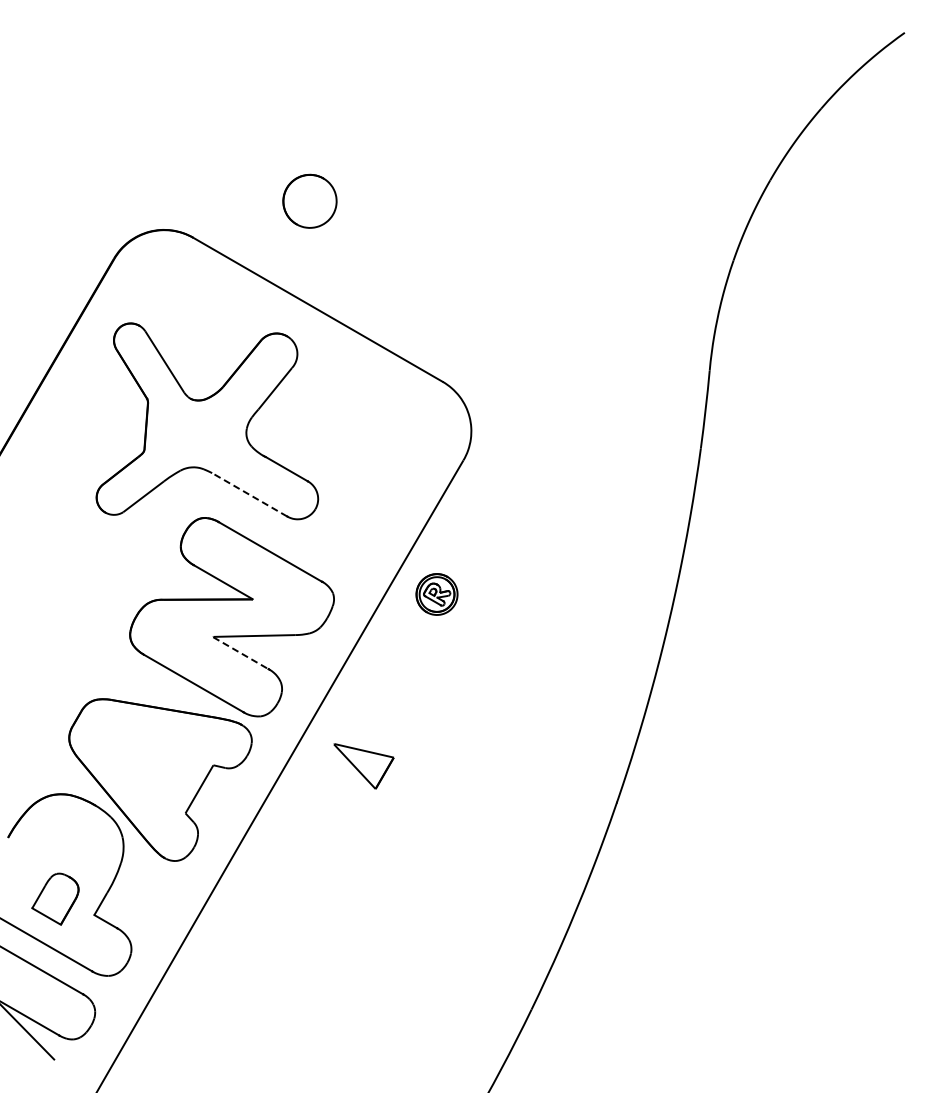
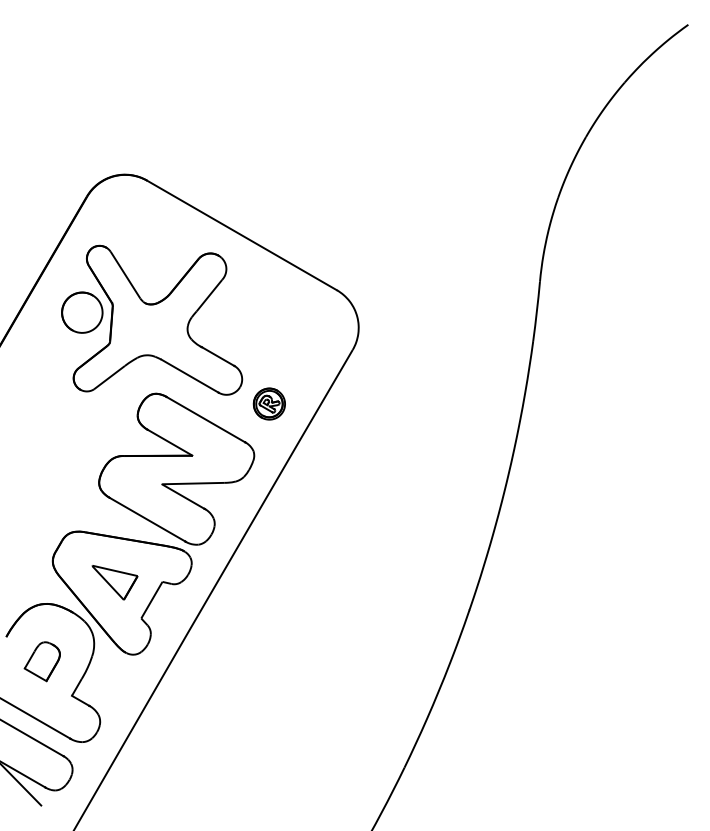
part: (309, 200) -> (81, 312), moved
line: (249, 494) -> (189, 375), dashed -> solid
part: (436, 594) -> (269, 404), moved
line: (240, 653) -> (183, 496), dashed -> solid
part: (363, 766) -> (114, 582), moved
part: (55, 898) -> (42, 661), moved

